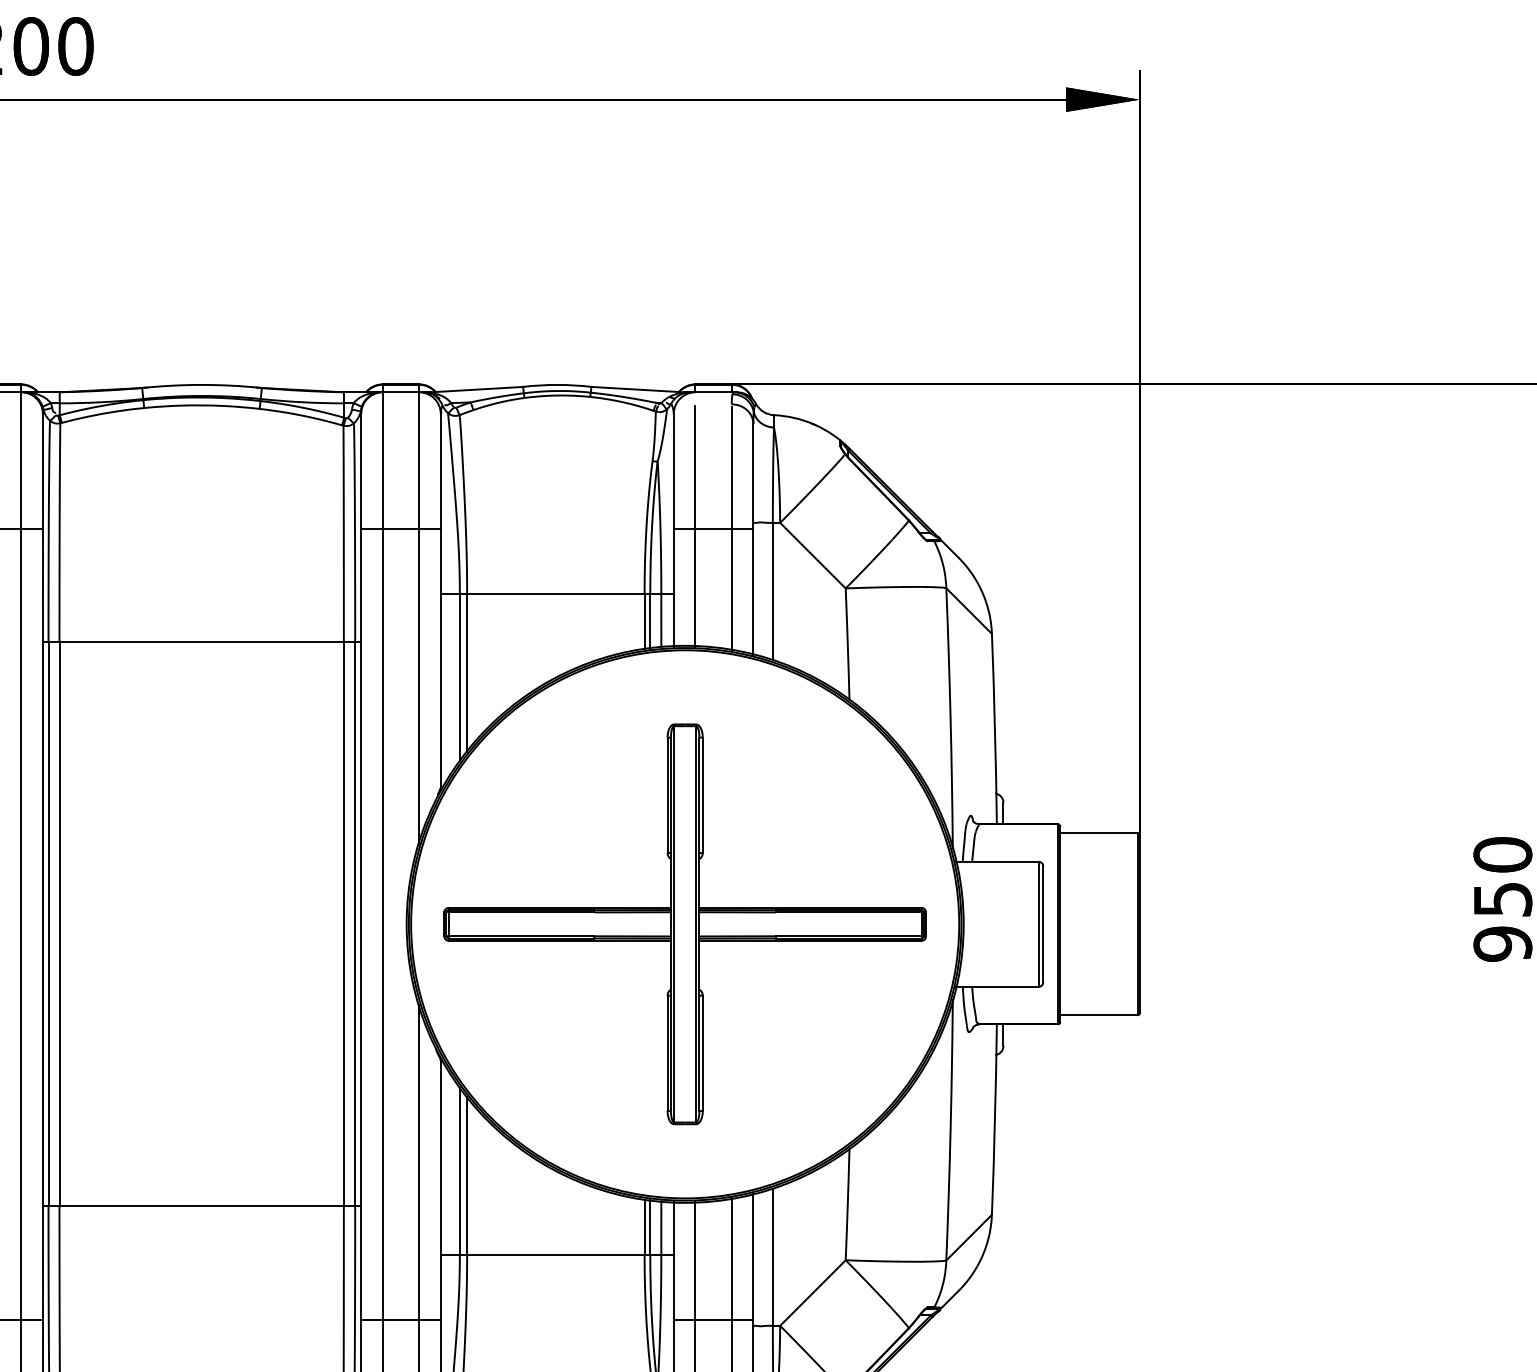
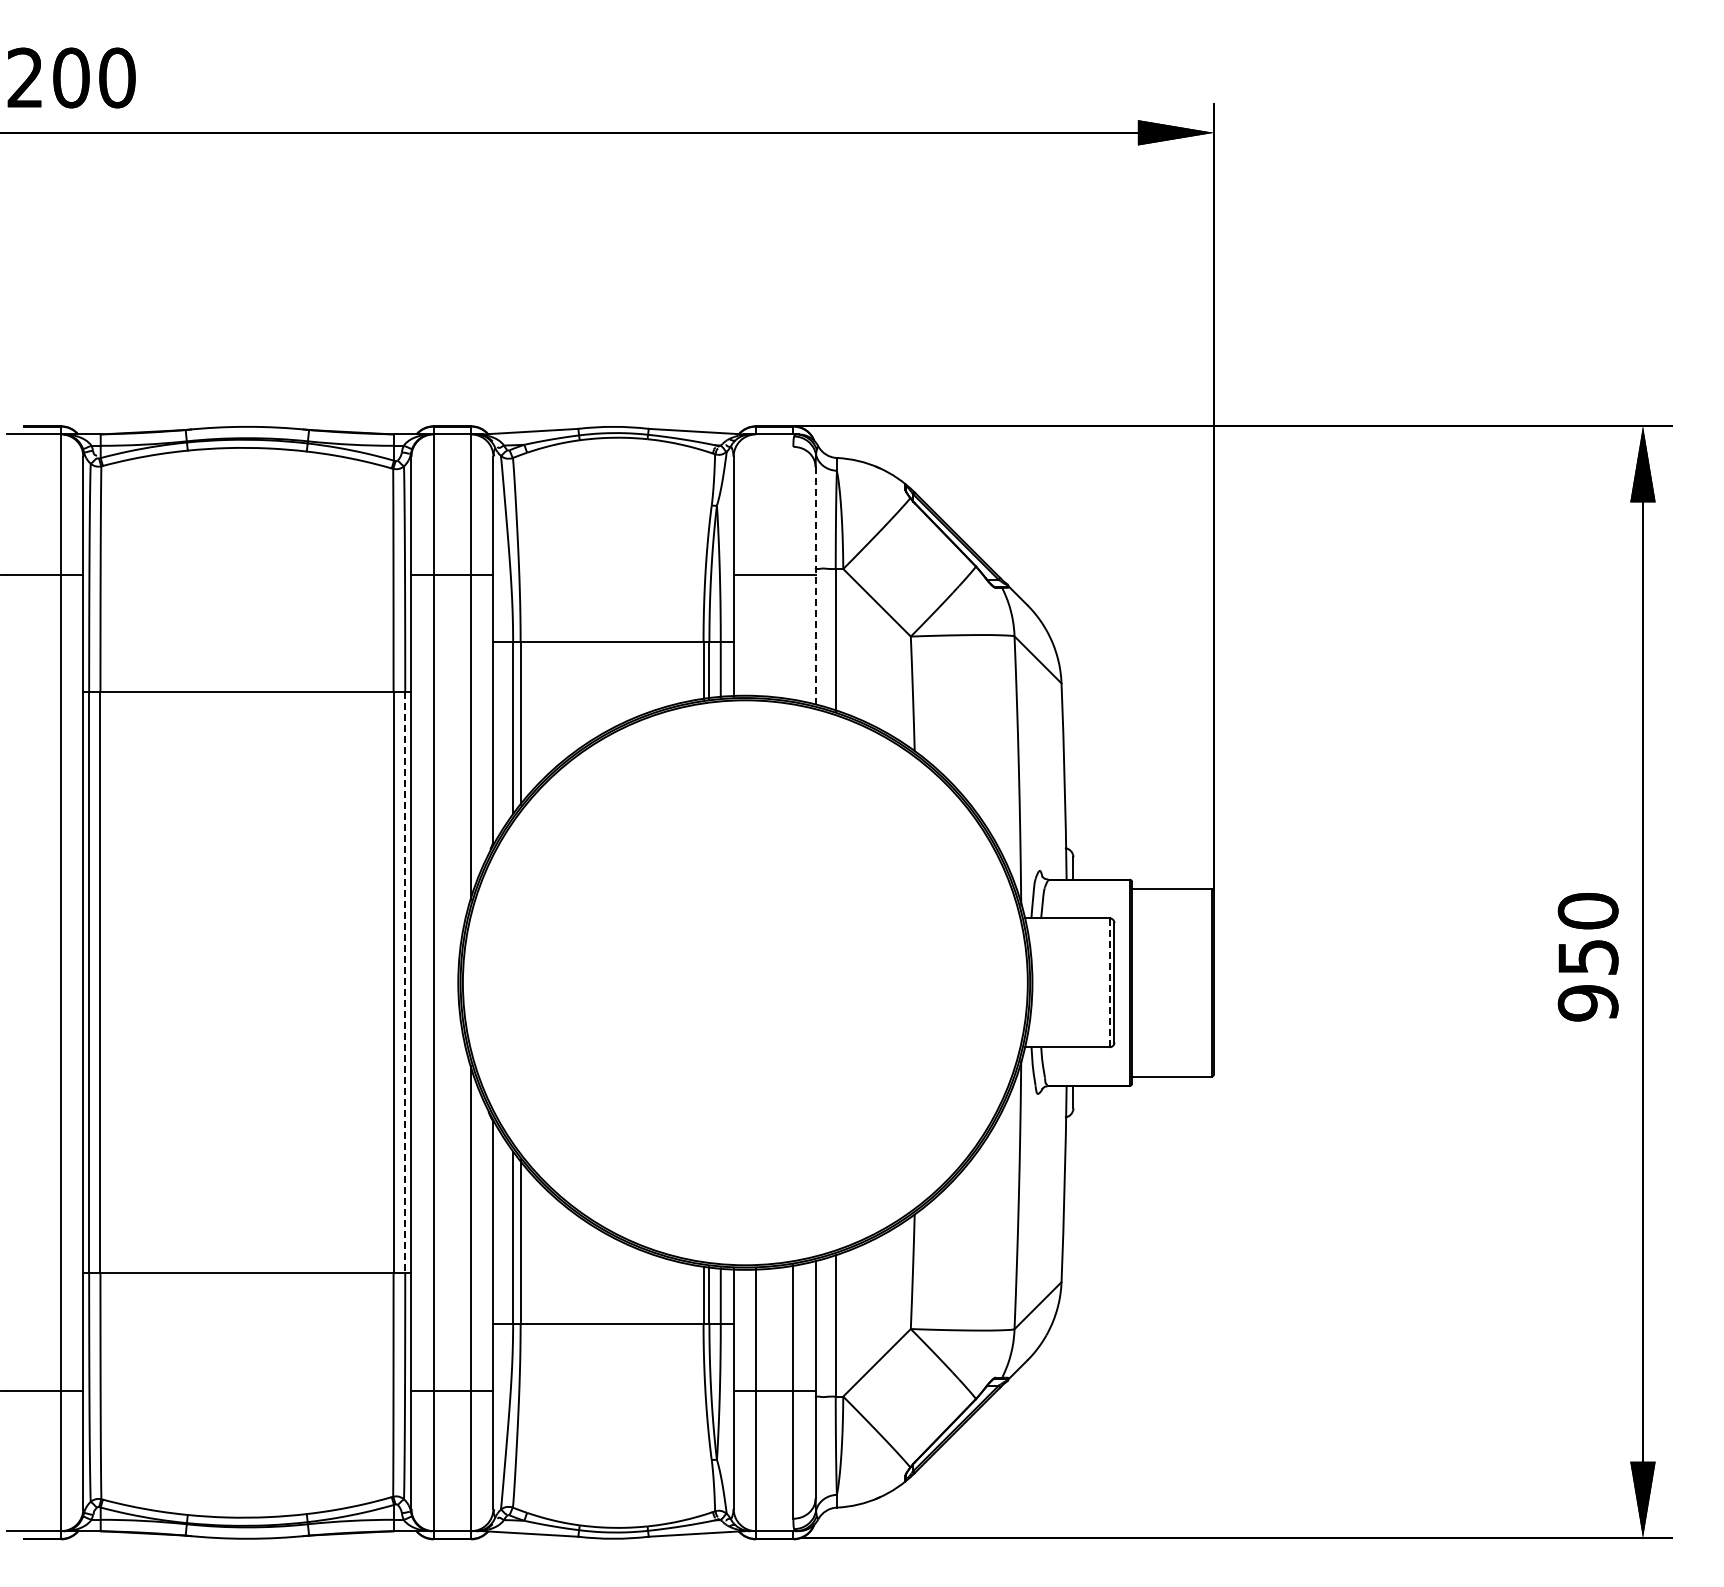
line: (695, 526) -> (755, 572), removed
line: (731, 528) -> (793, 574), removed
line: (753, 539) -> (815, 586), solid -> dashed
line: (355, 924) -> (405, 982), solid -> dashed
part: (685, 924) -> (745, 982), removed
line: (1038, 924) -> (1109, 982), solid -> dashed

